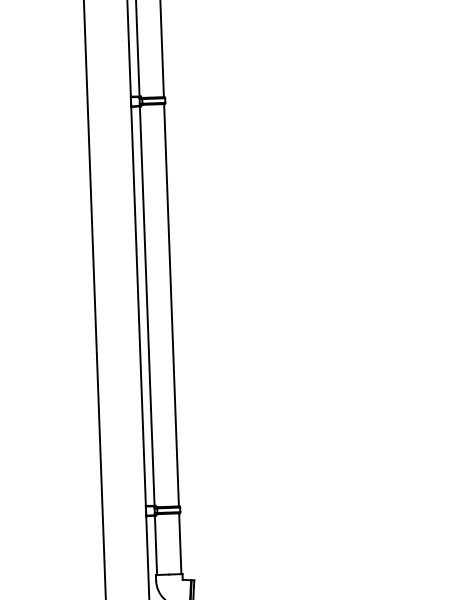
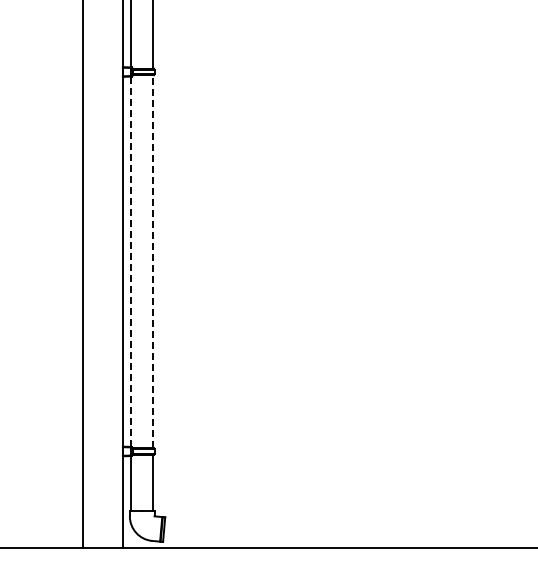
line: (171, 304) -> (153, 261), solid -> dashed
line: (146, 306) -> (130, 262), solid -> dashed

